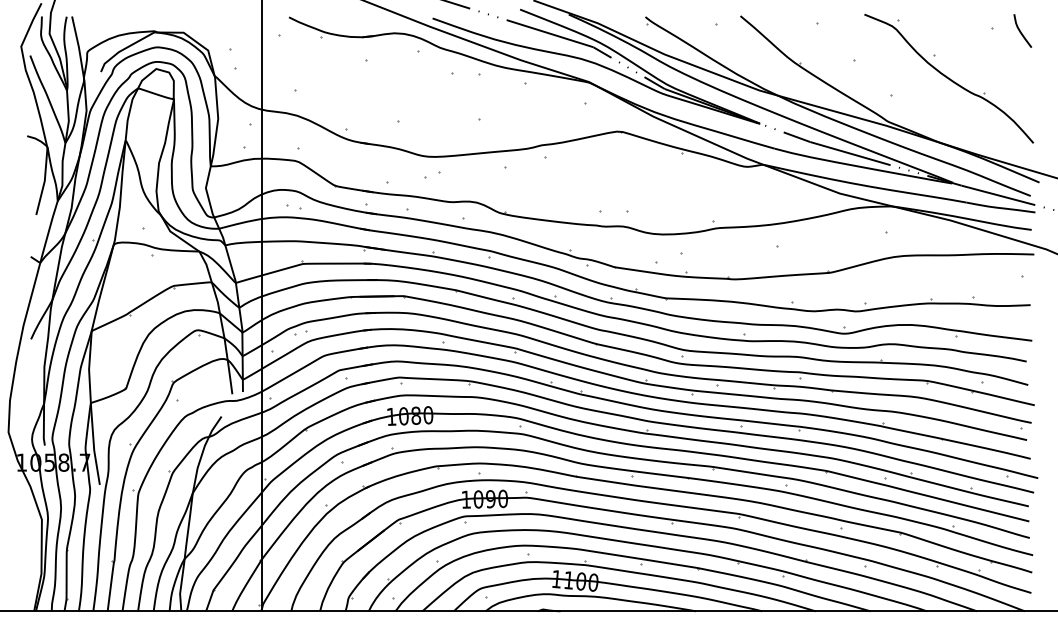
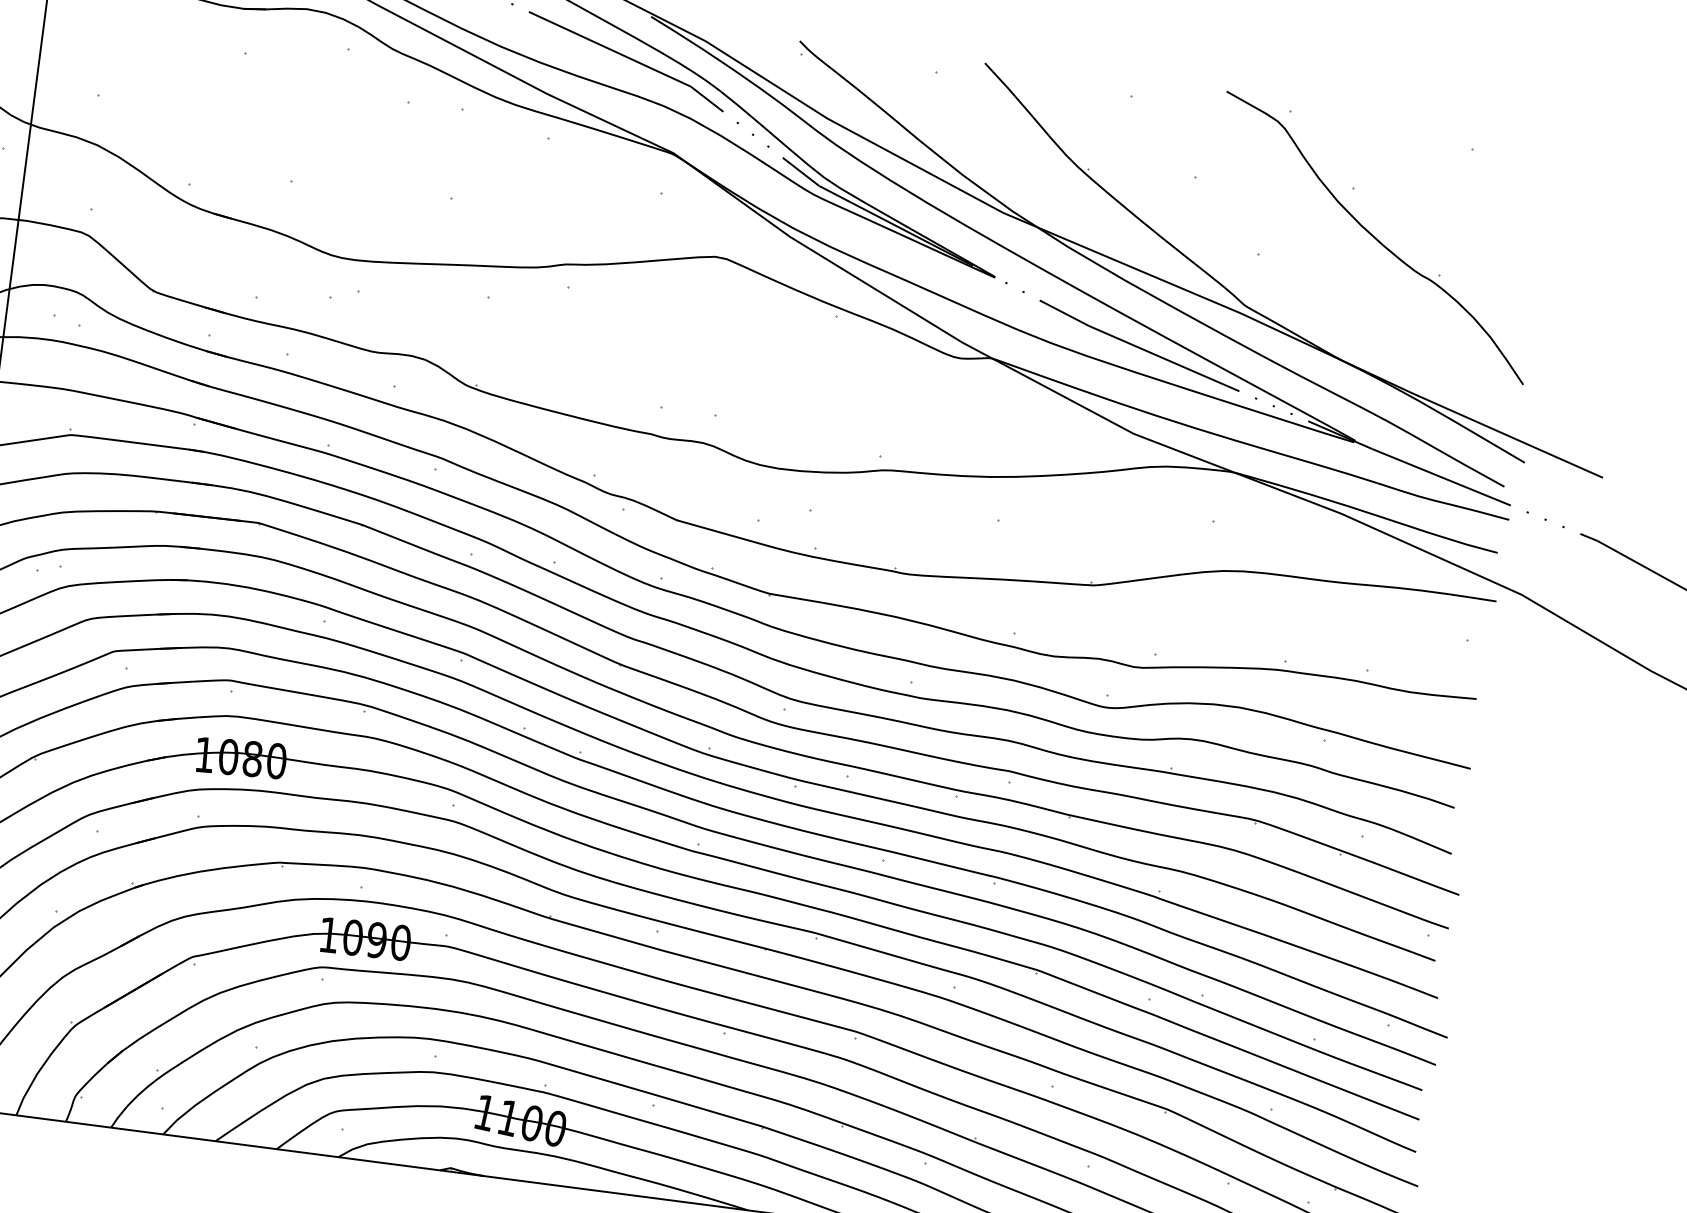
curve: (1021, 31) -> (1527, 164), removed

